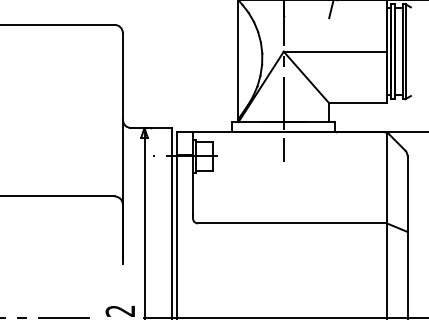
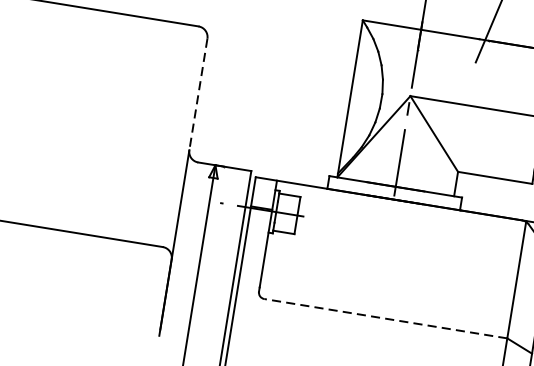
line: (122, 76) -> (197, 94), solid -> dashed
line: (283, 149) -> (389, 221), removed
line: (291, 223) -> (384, 318), solid -> dashed

